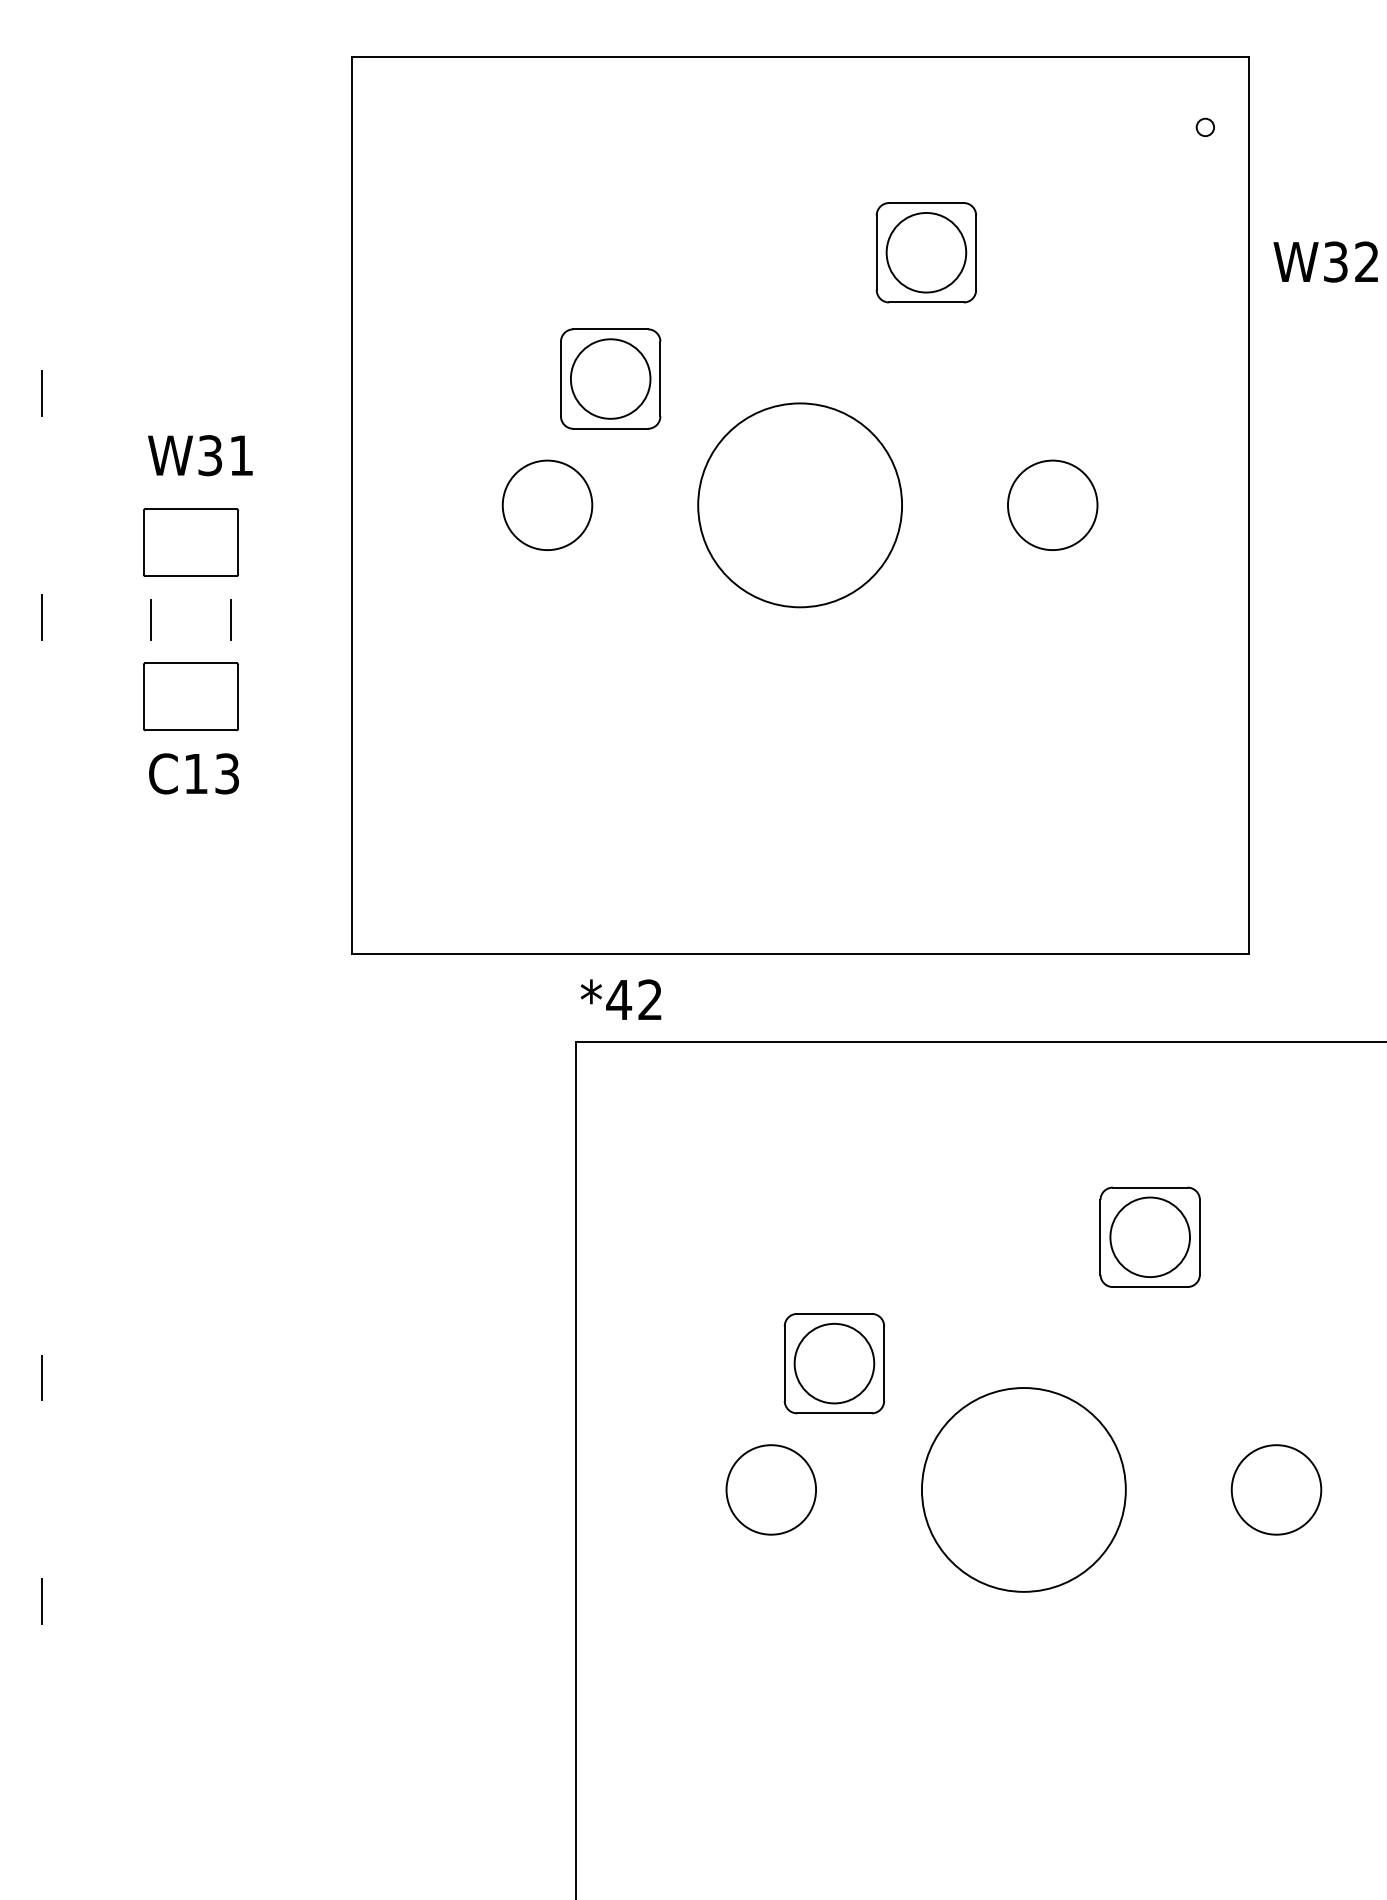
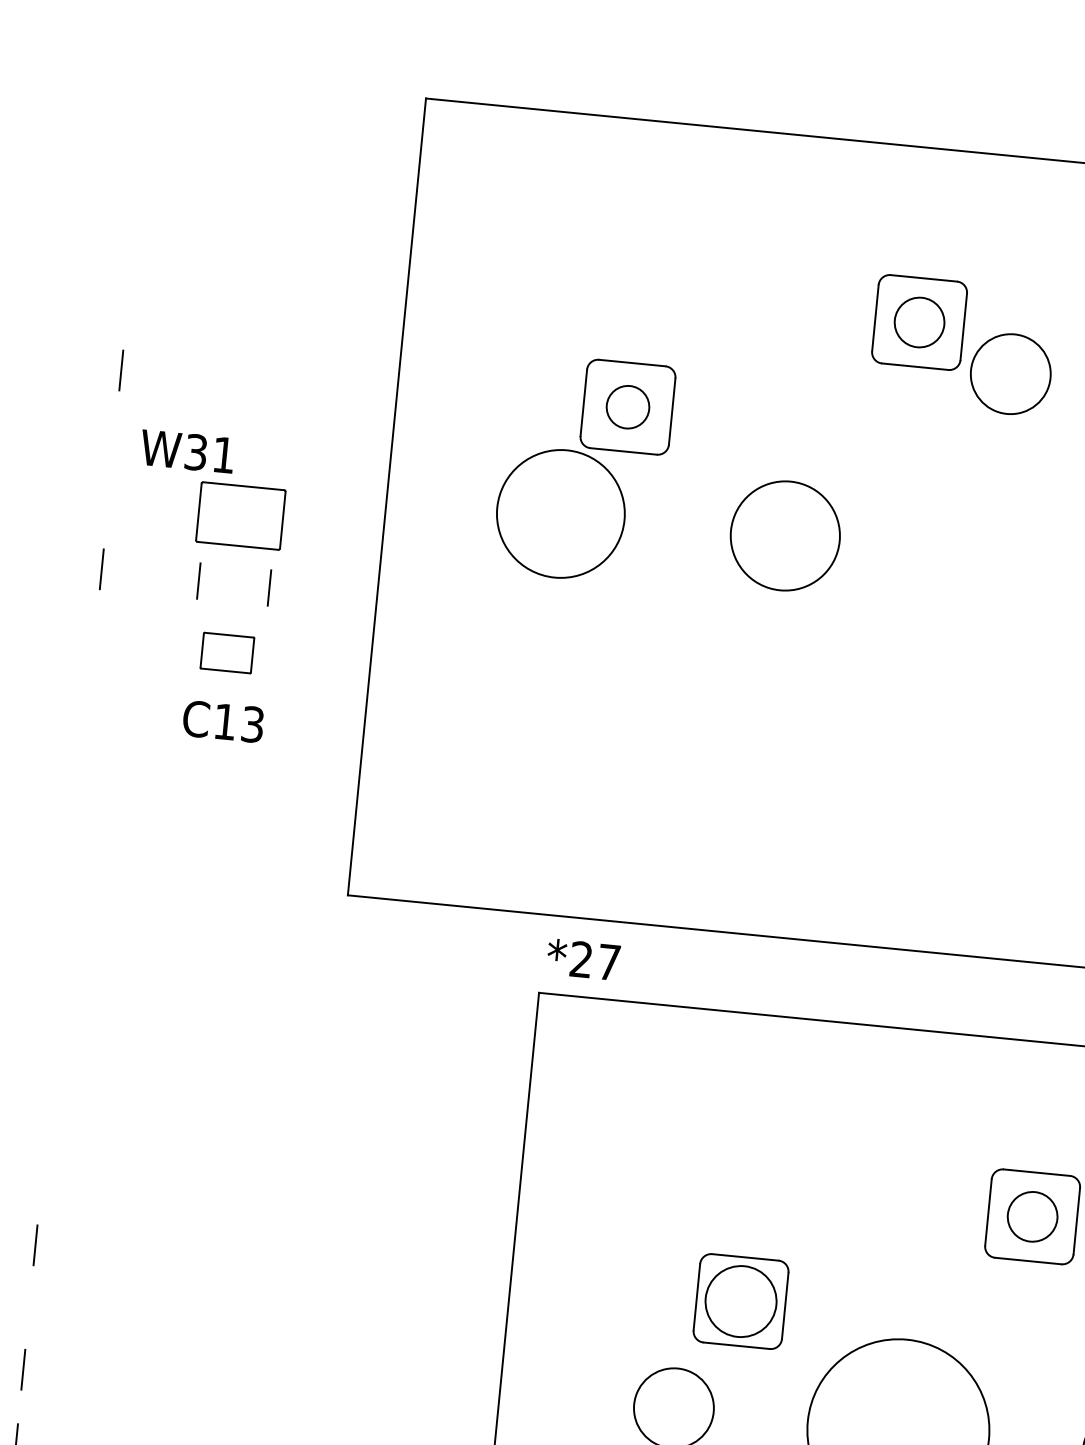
circle: (926, 252) -> (919, 322), size x0.7
circle: (610, 378) -> (627, 406), size x0.6
text: (200, 455) -> (187, 451), moved
circle: (1052, 504) -> (1010, 373), moved
circle: (547, 505) -> (560, 514), size x1.6
circle: (800, 505) -> (785, 536), size x0.6
part: (190, 696) -> (227, 652), size x0.6
text: (633, 999) -> (594, 960), *42 -> *27
circle: (1149, 1237) -> (1031, 1216), size x0.7
line: (41, 1517) -> (23, 1369), added

